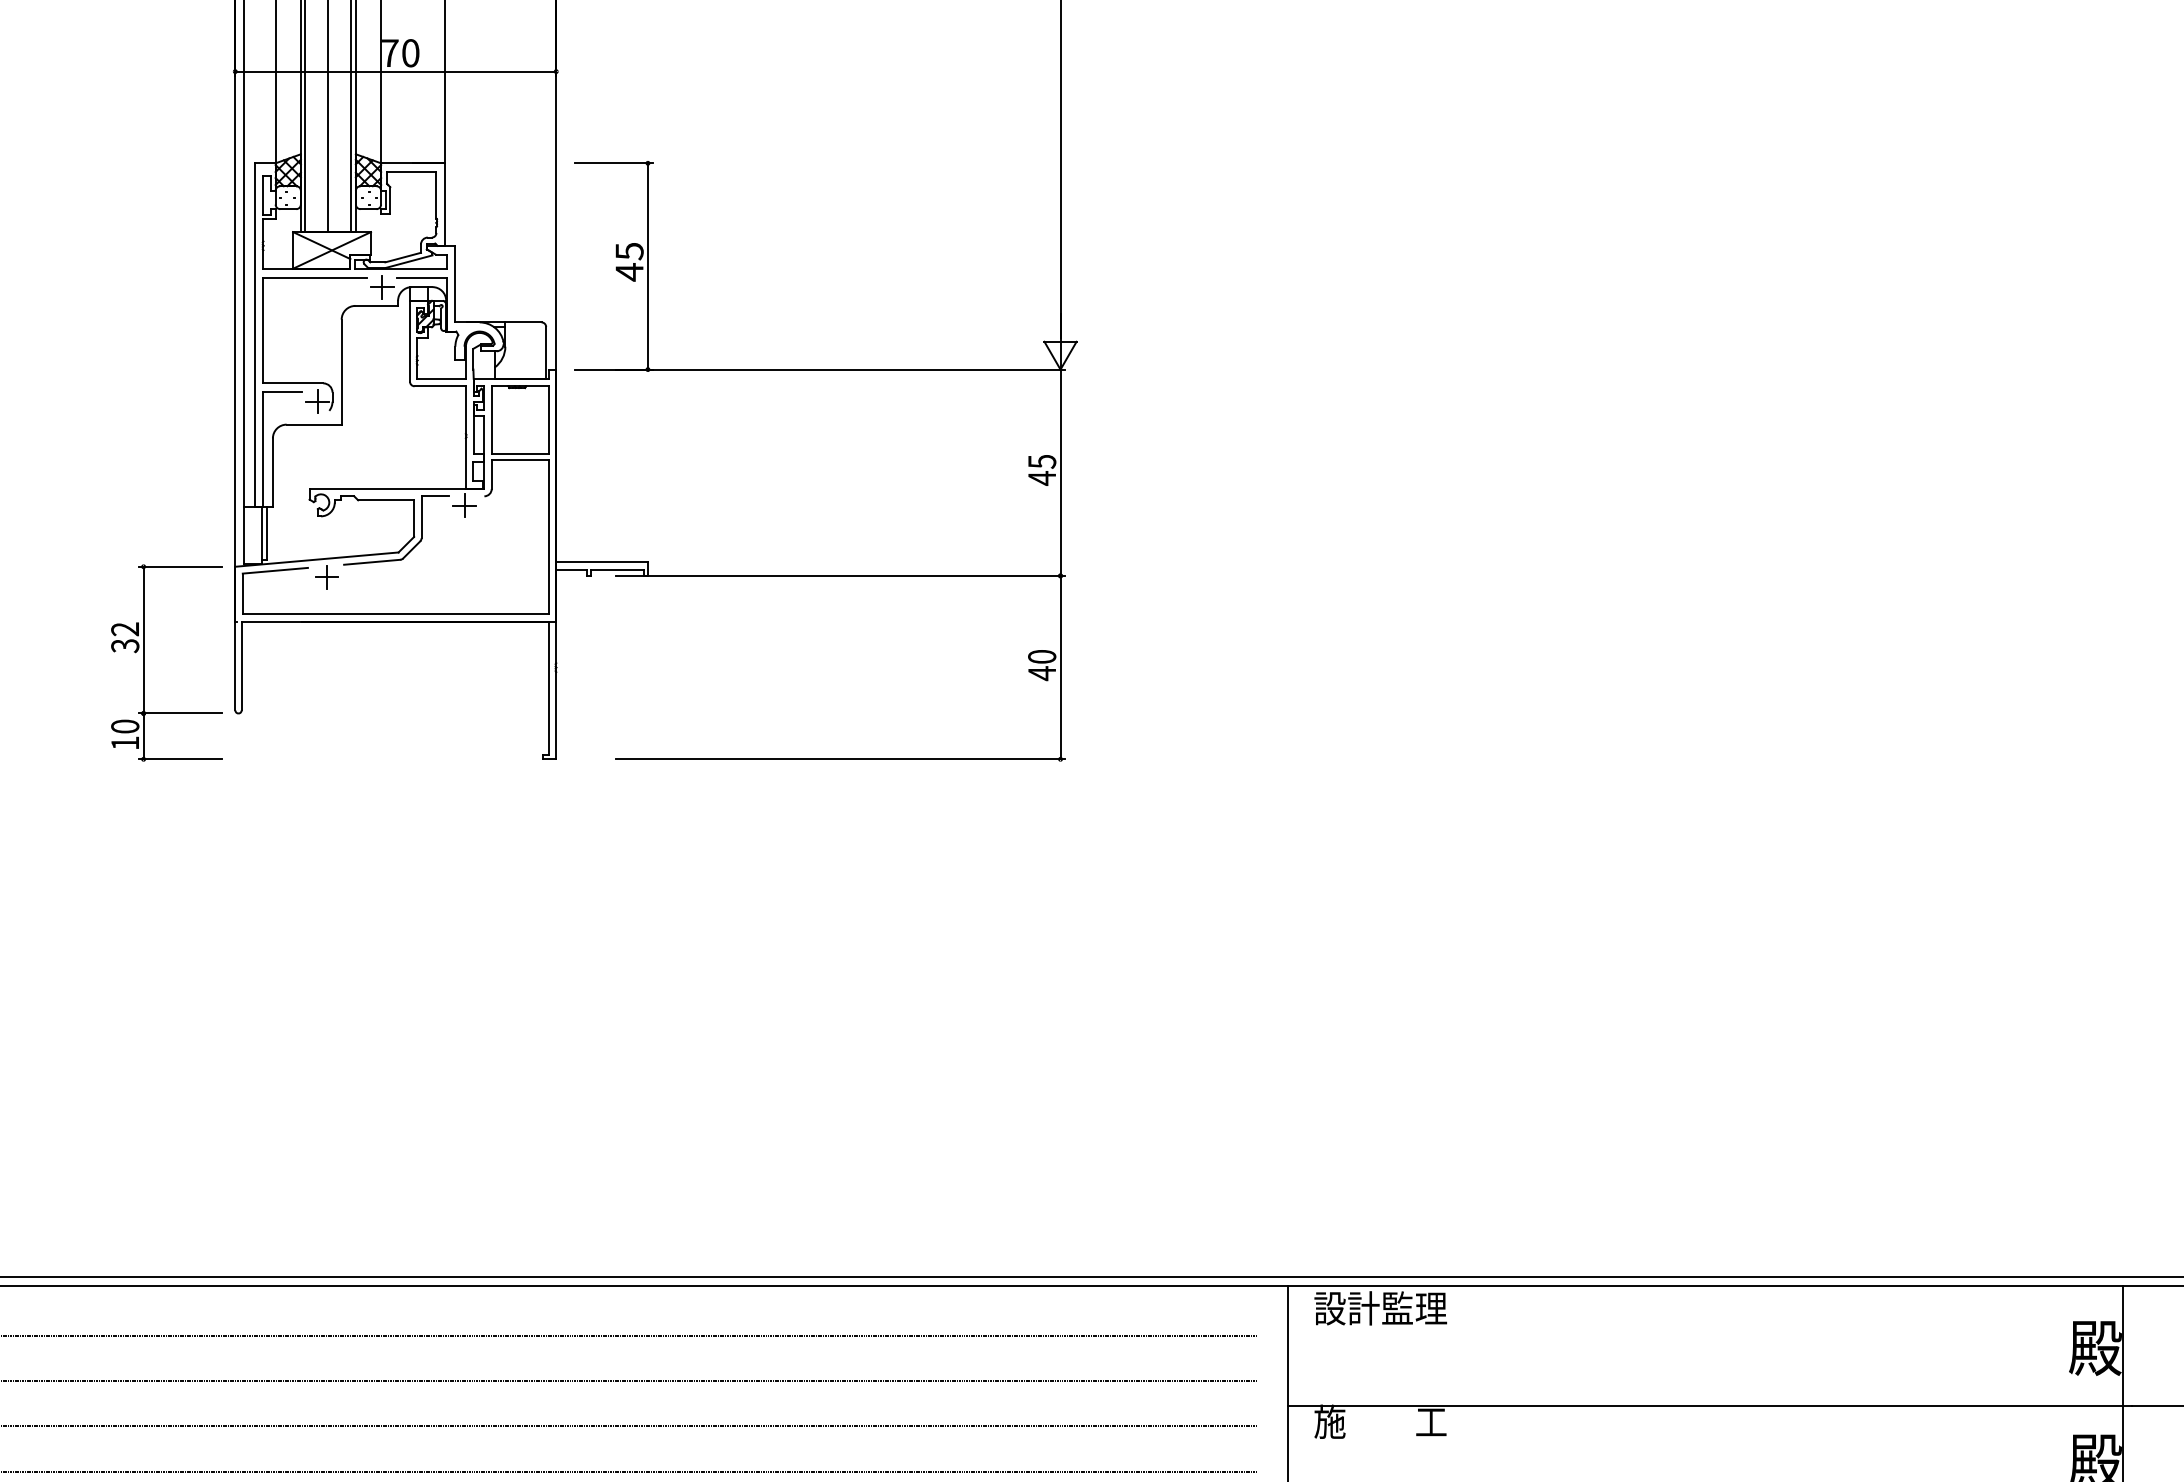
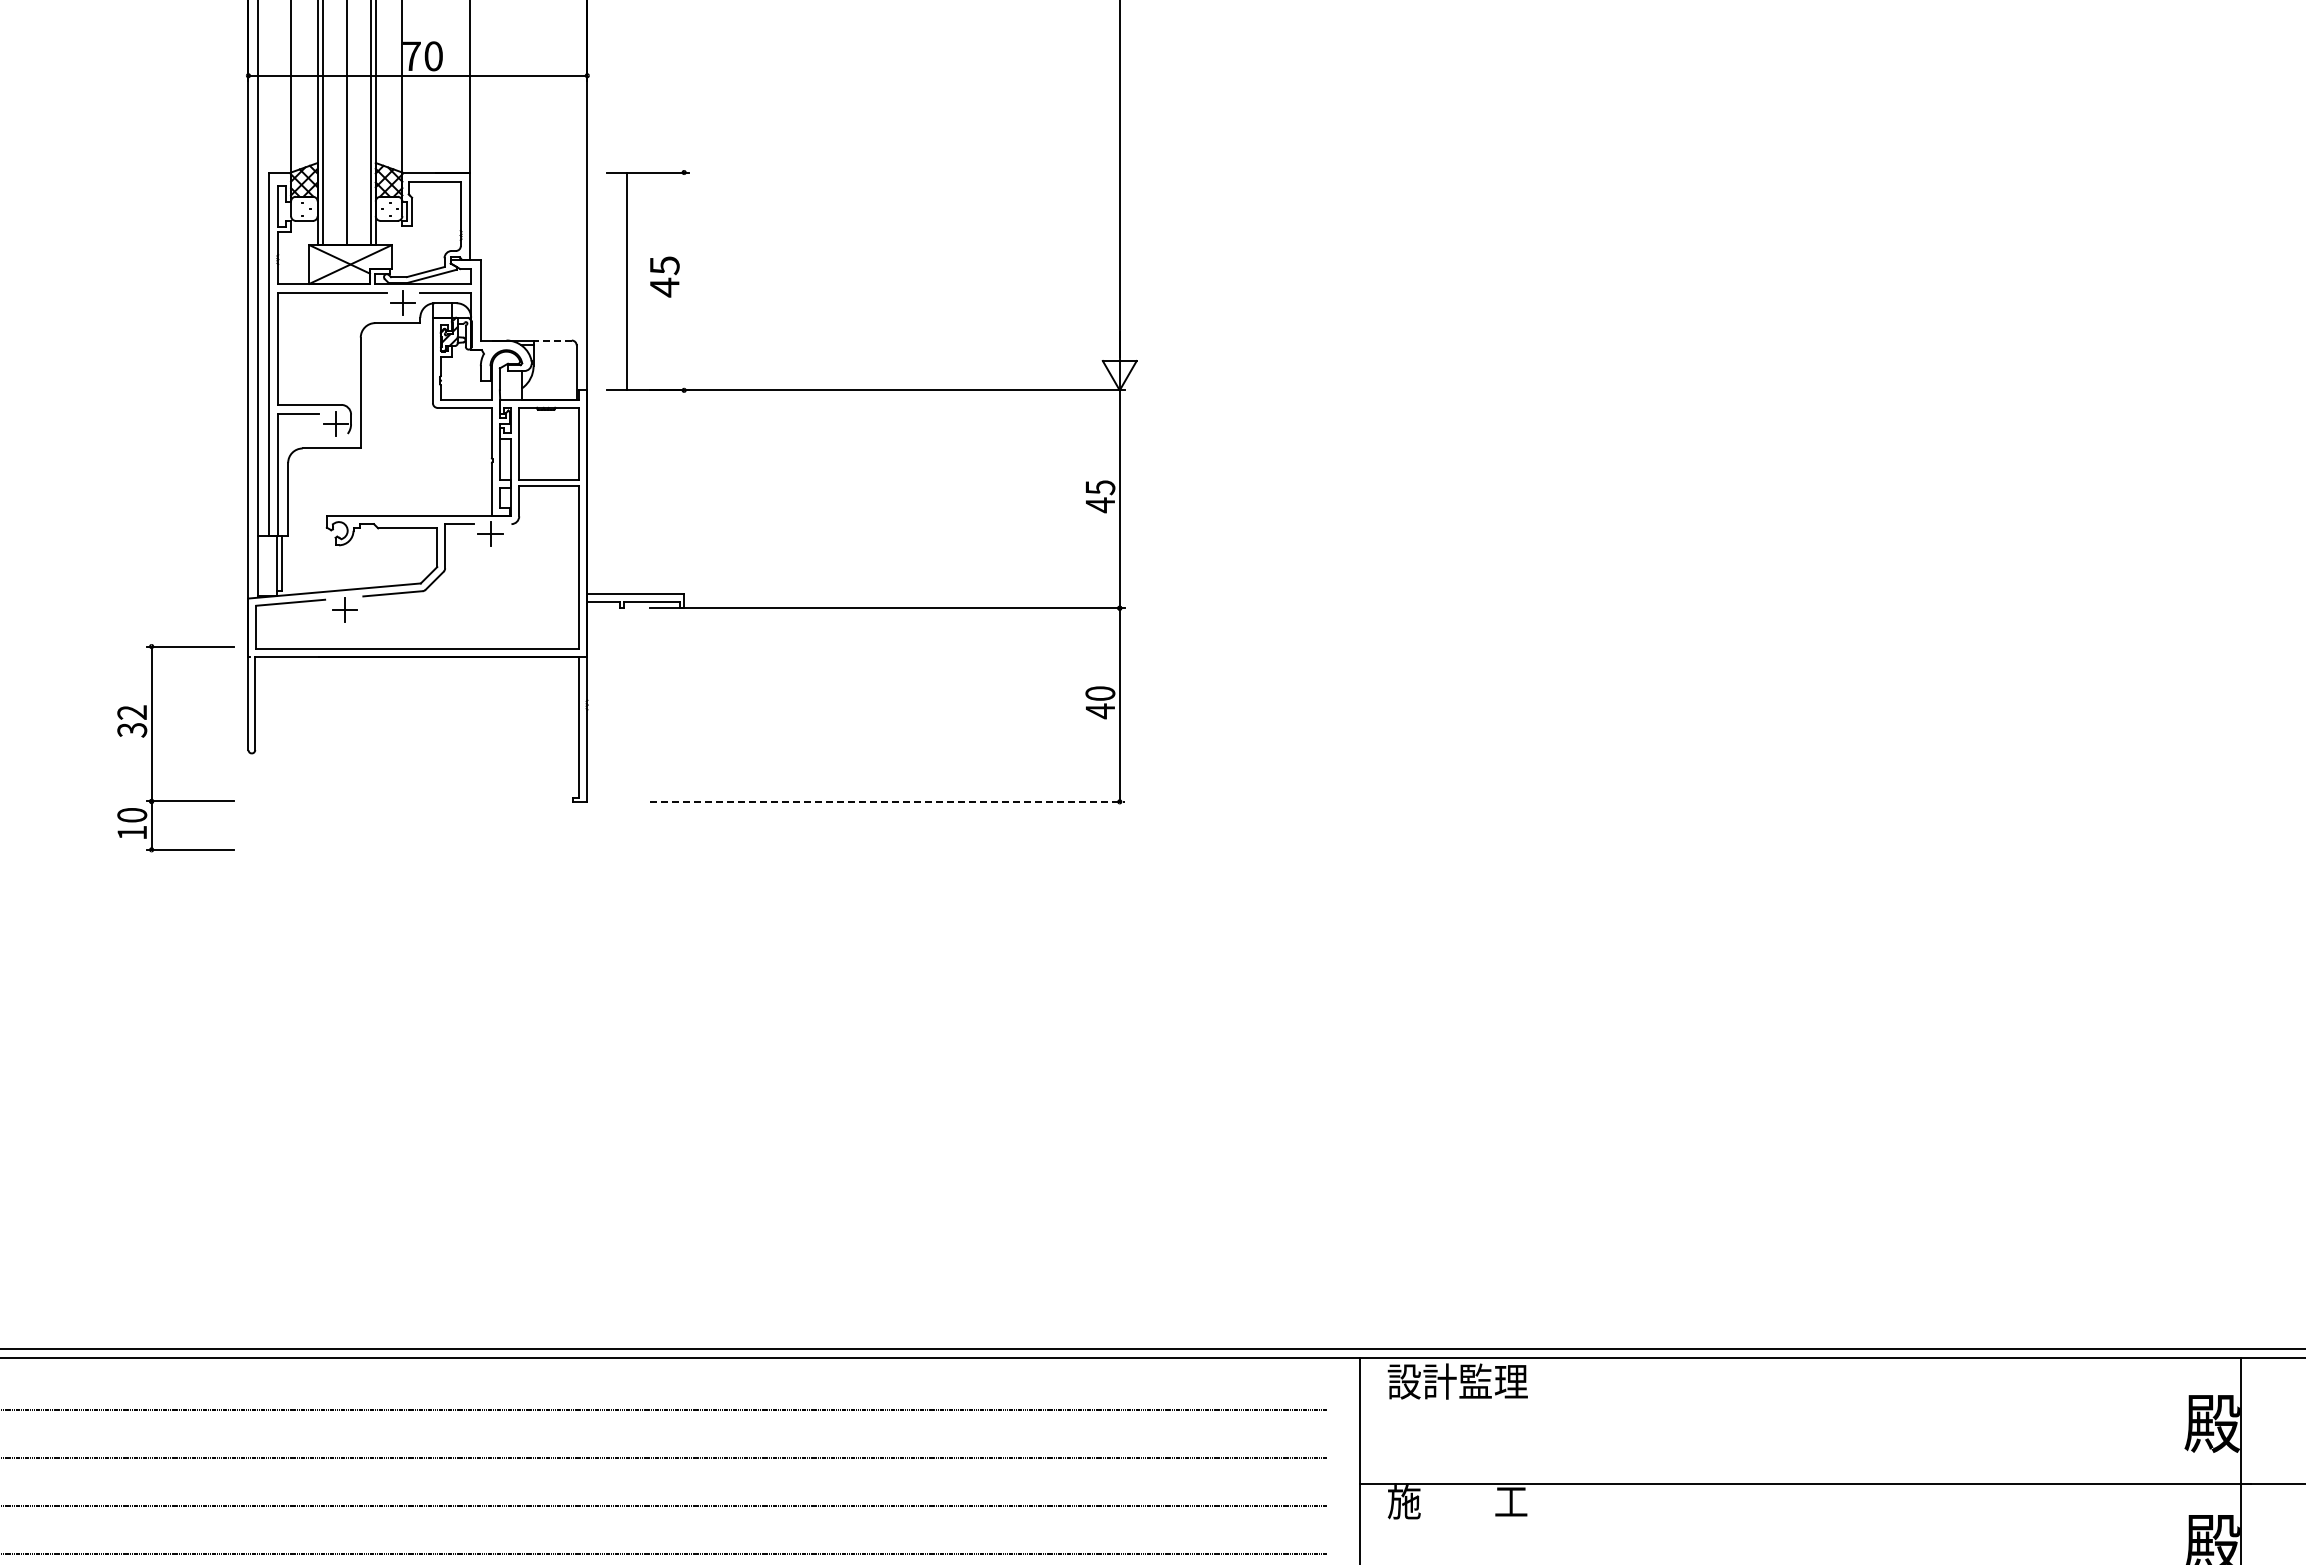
line: (648, 266) -> (627, 281), moved
line: (523, 322) -> (552, 340), solid -> dashed
part: (144, 663) -> (152, 748), moved
line: (840, 758) -> (887, 801), solid -> dashed

